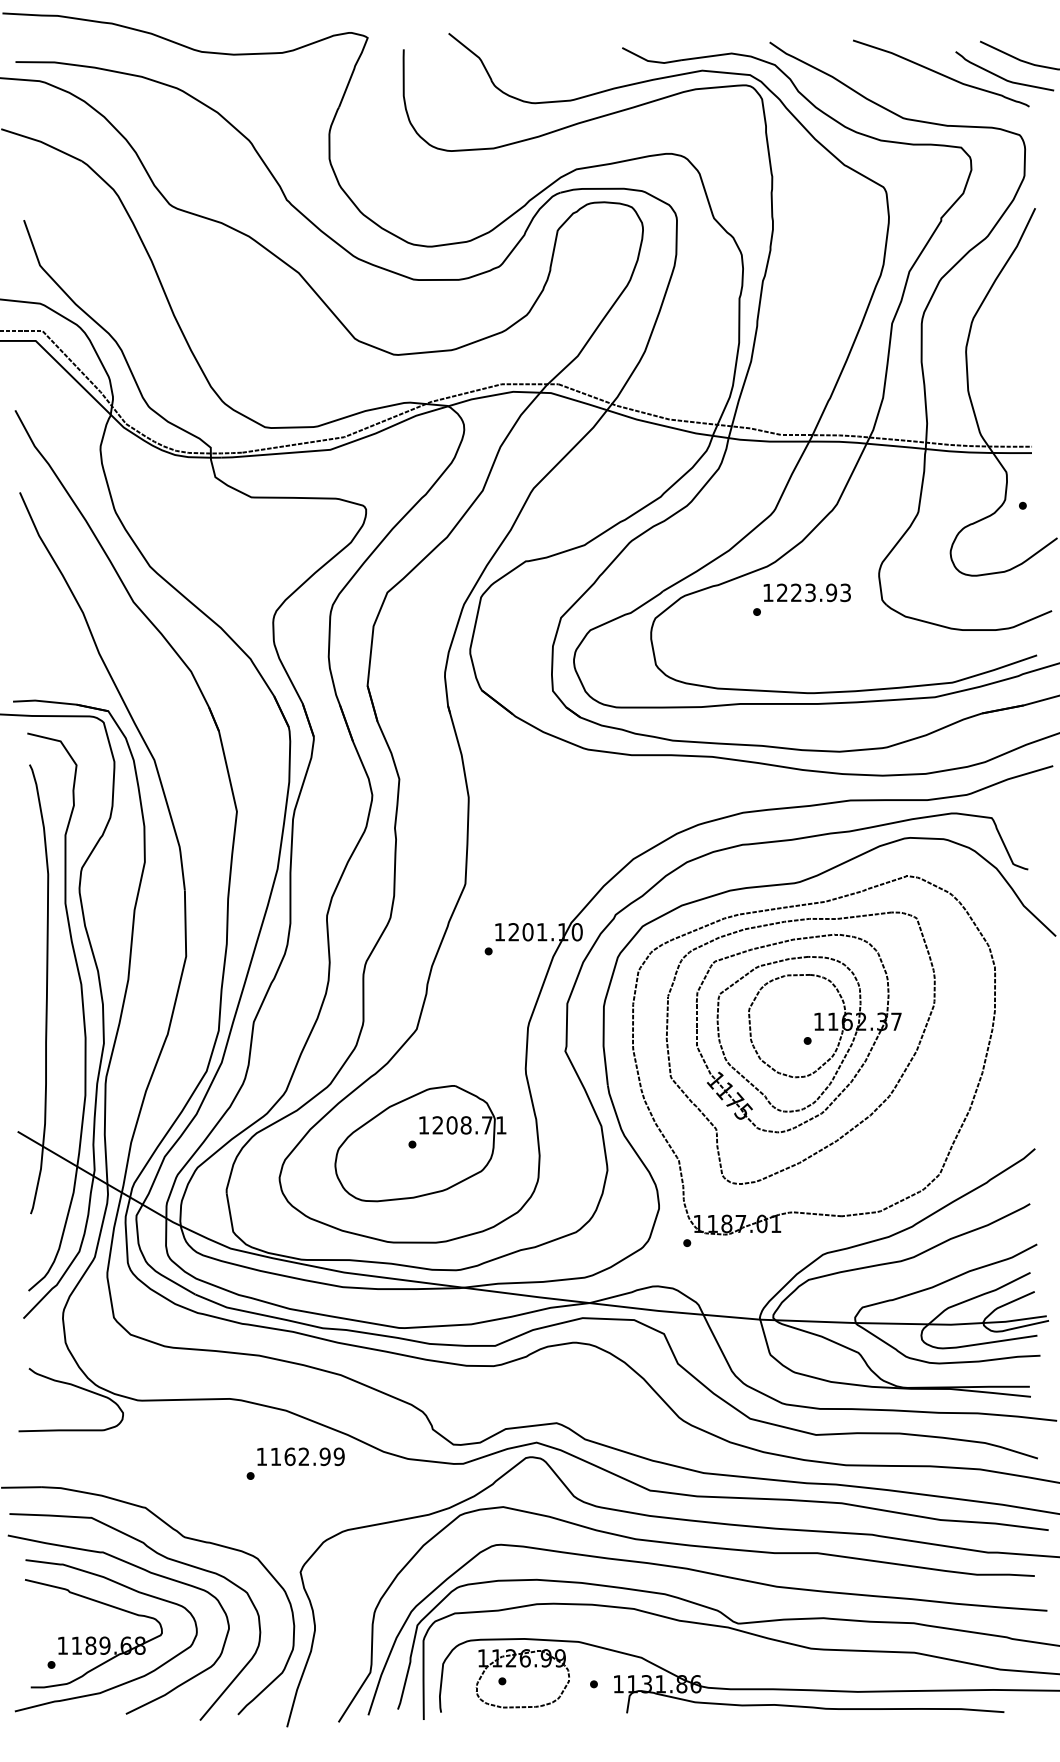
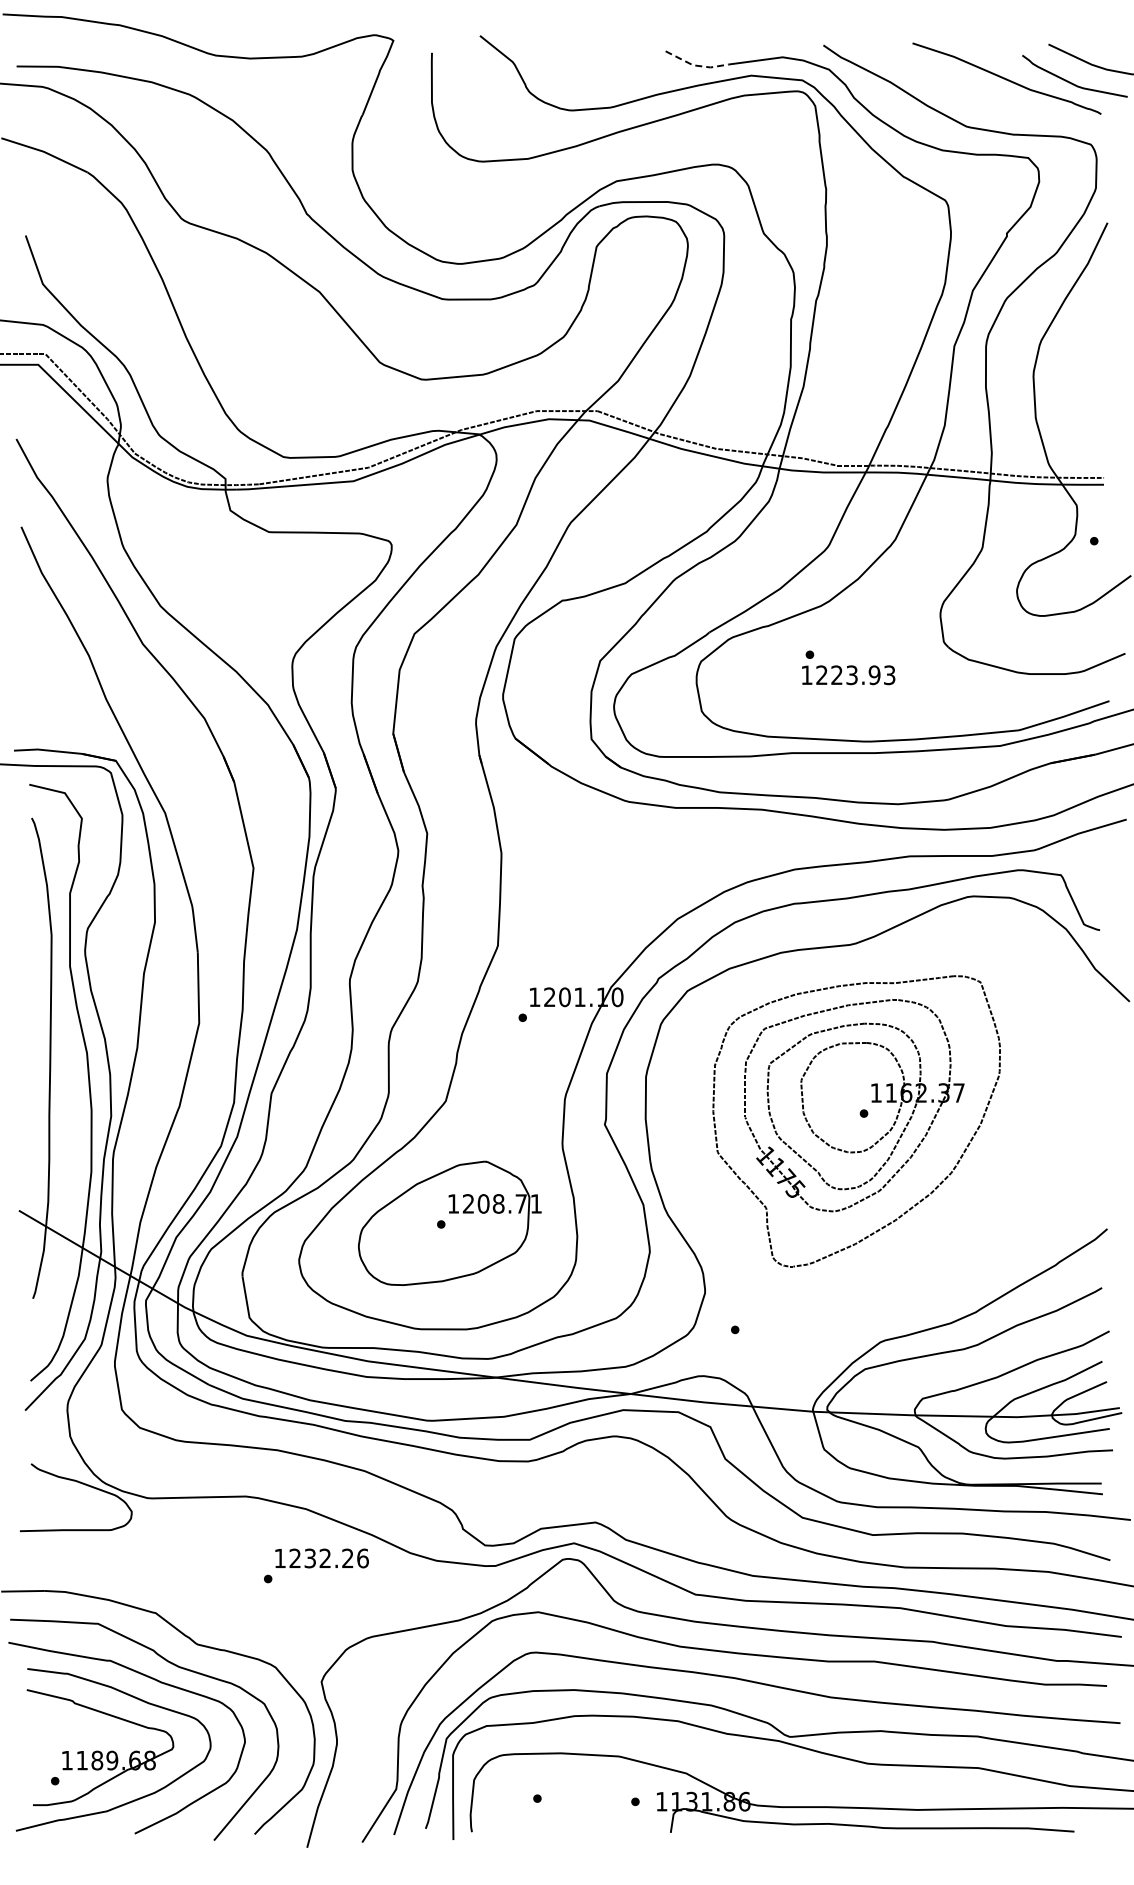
line: (651, 61) -> (696, 65), solid -> dashed
text: (807, 593) -> (848, 675), moved
part: (795, 907) -> (851, 970), removed
text: (307, 1456) -> (328, 1558), 1162.99 -> 1232.26
part: (523, 1667) -> (560, 1783), removed

